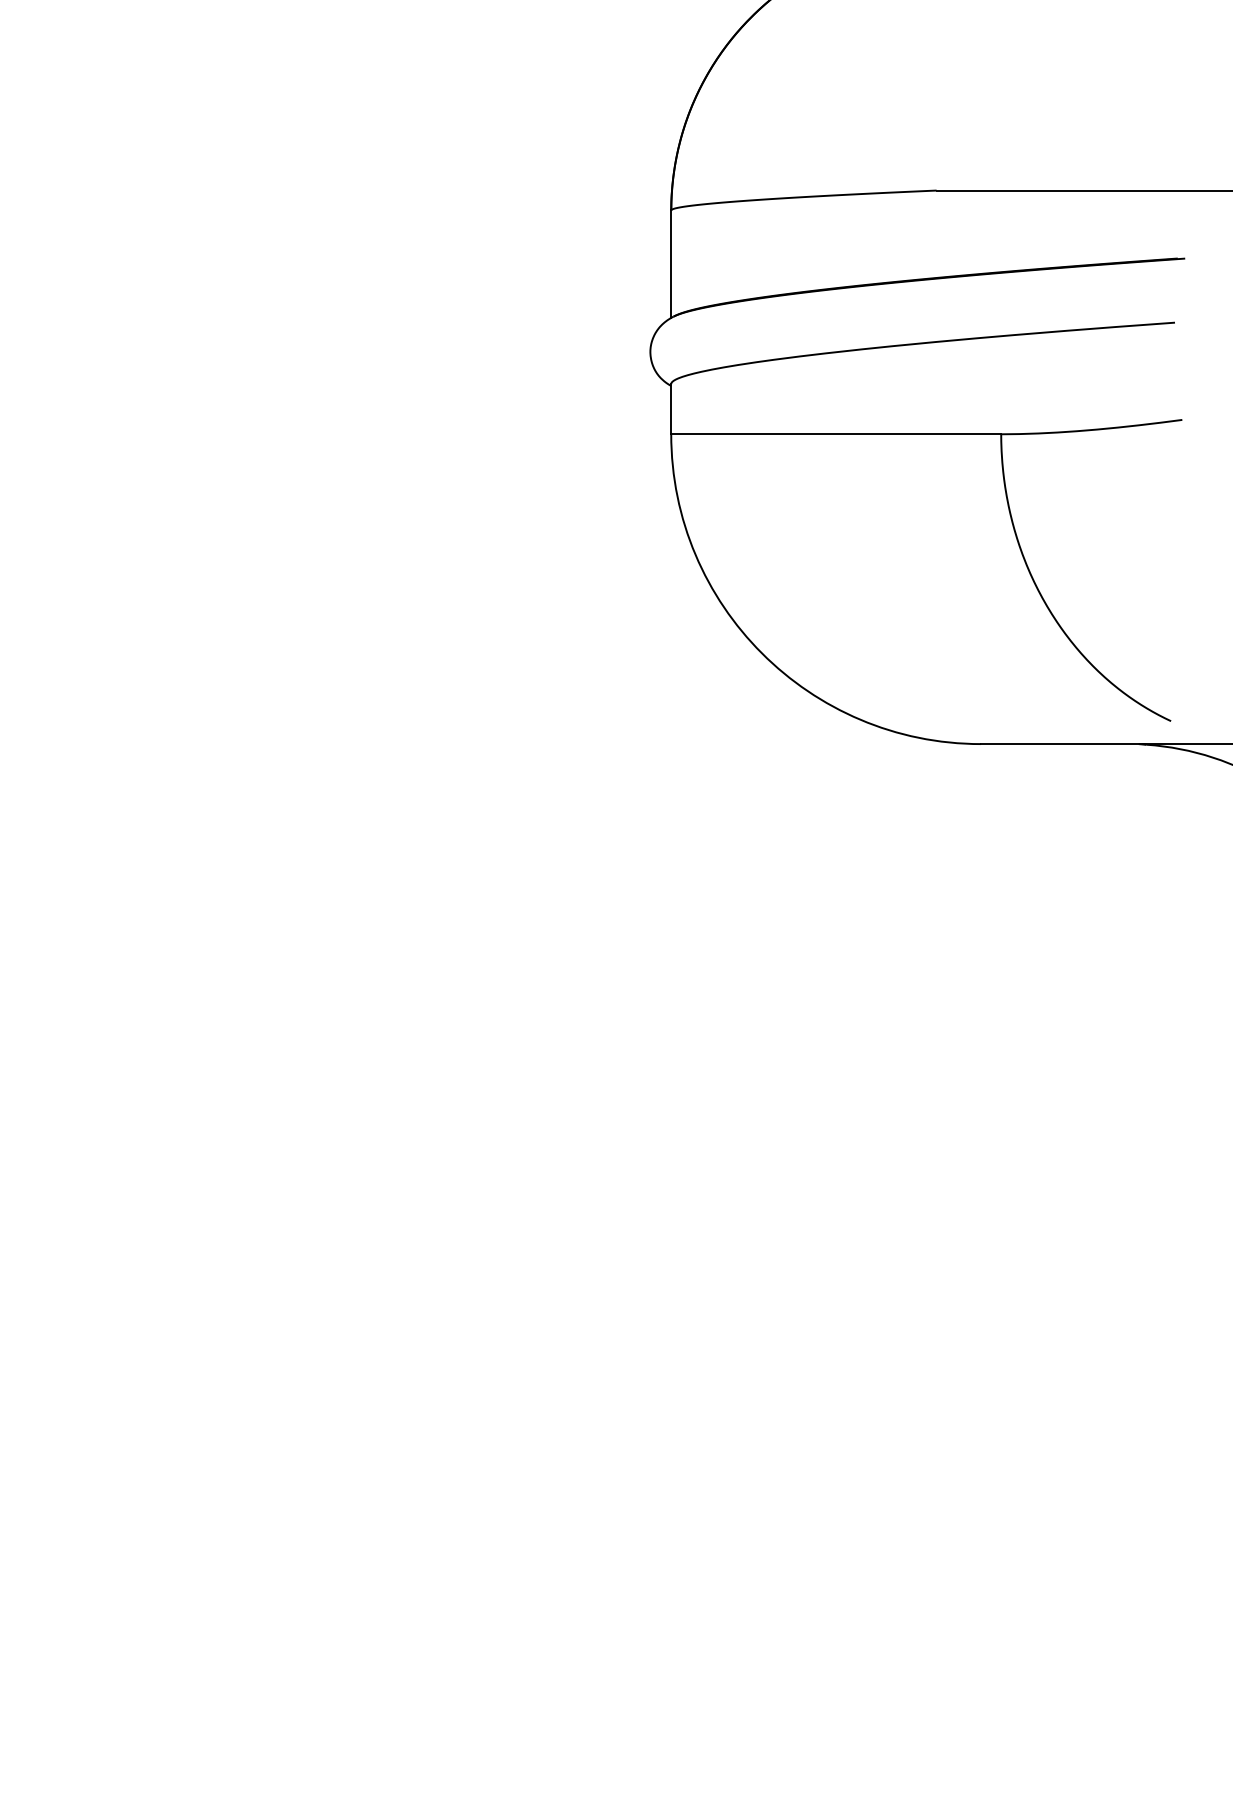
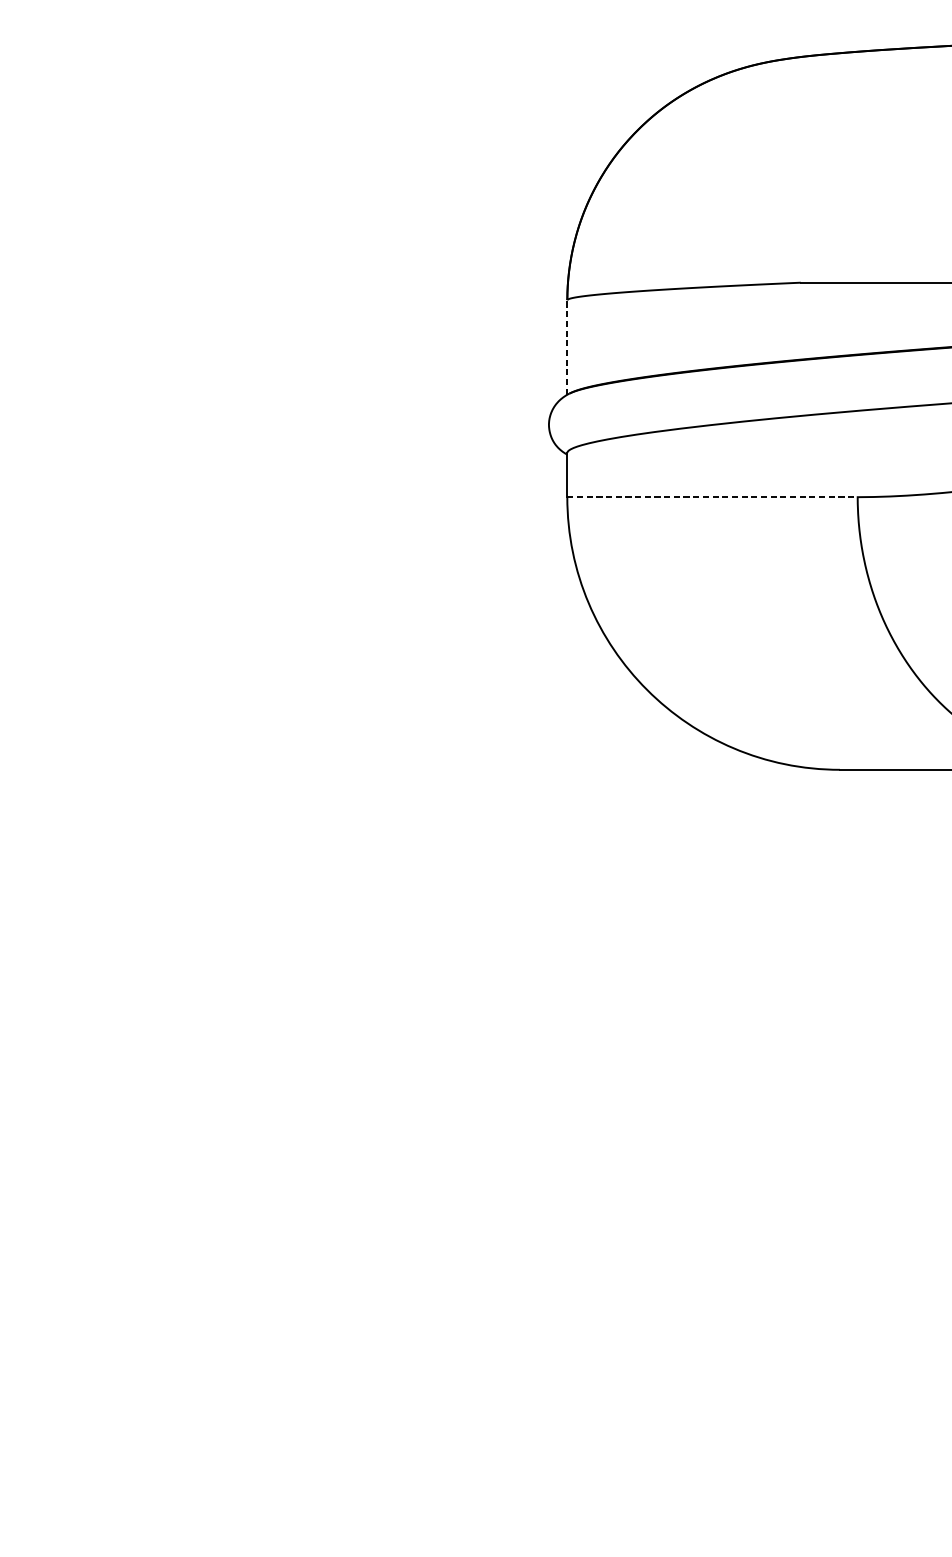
line: (671, 264) -> (567, 347), solid -> dashed
line: (836, 434) -> (712, 497), solid -> dashed

